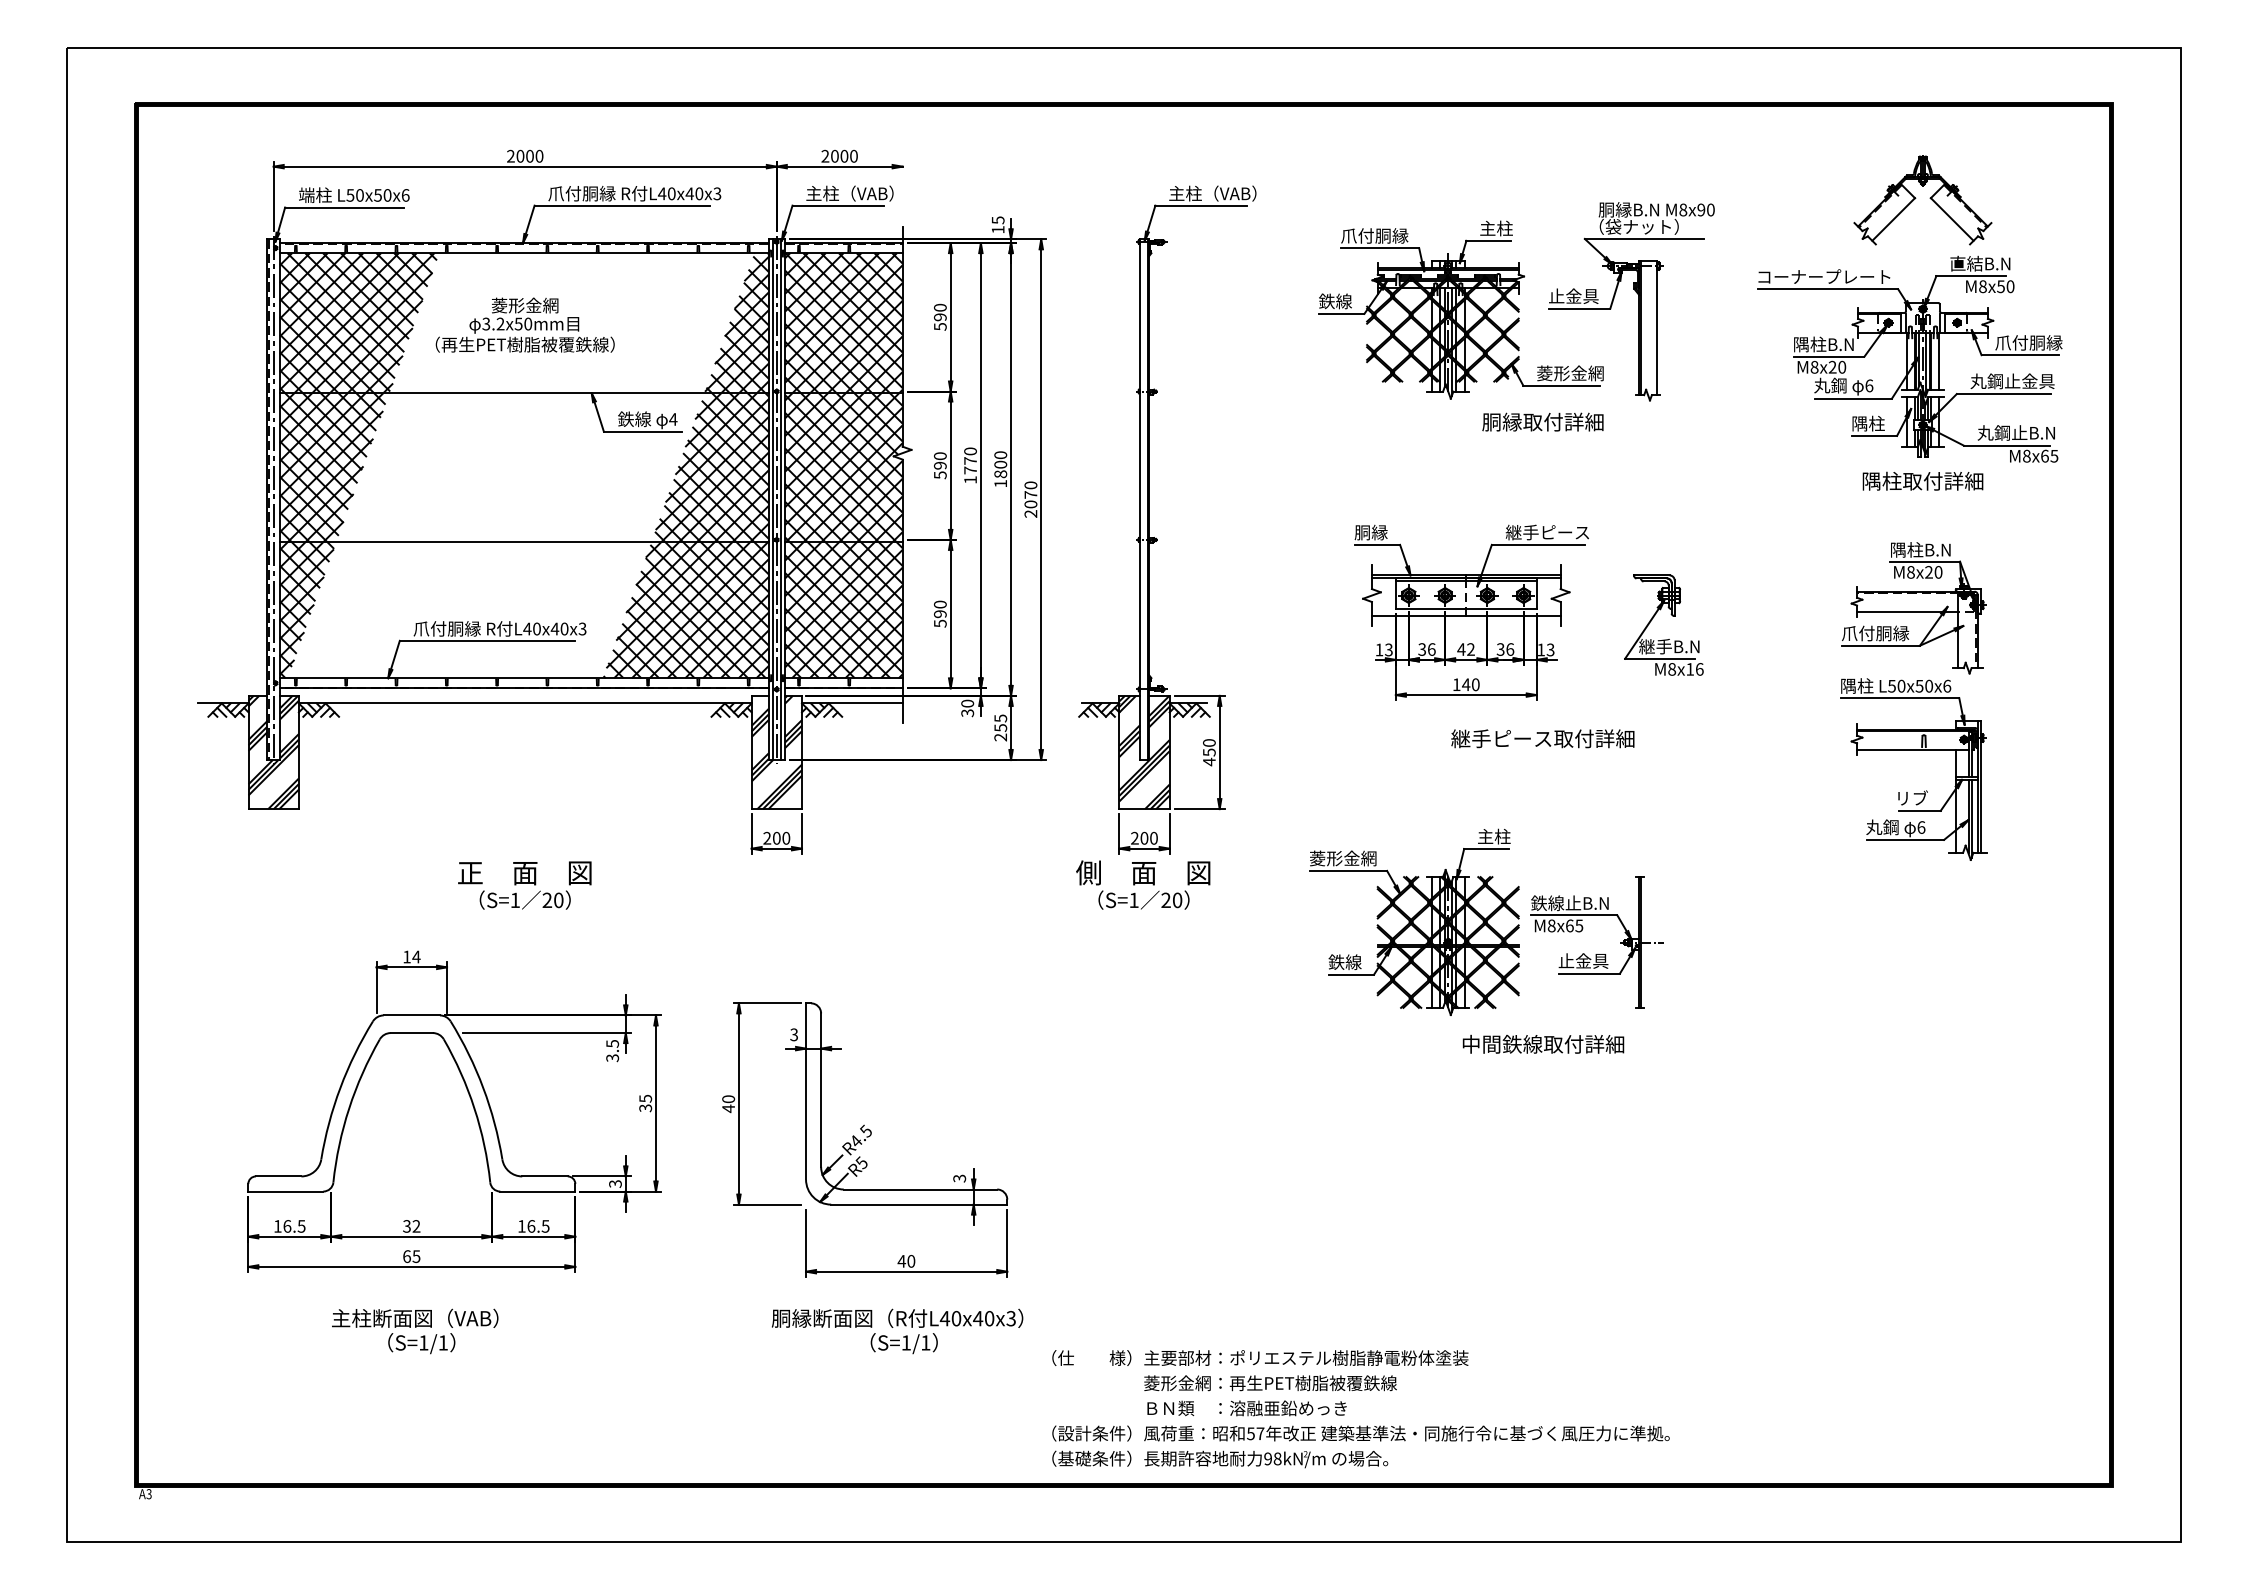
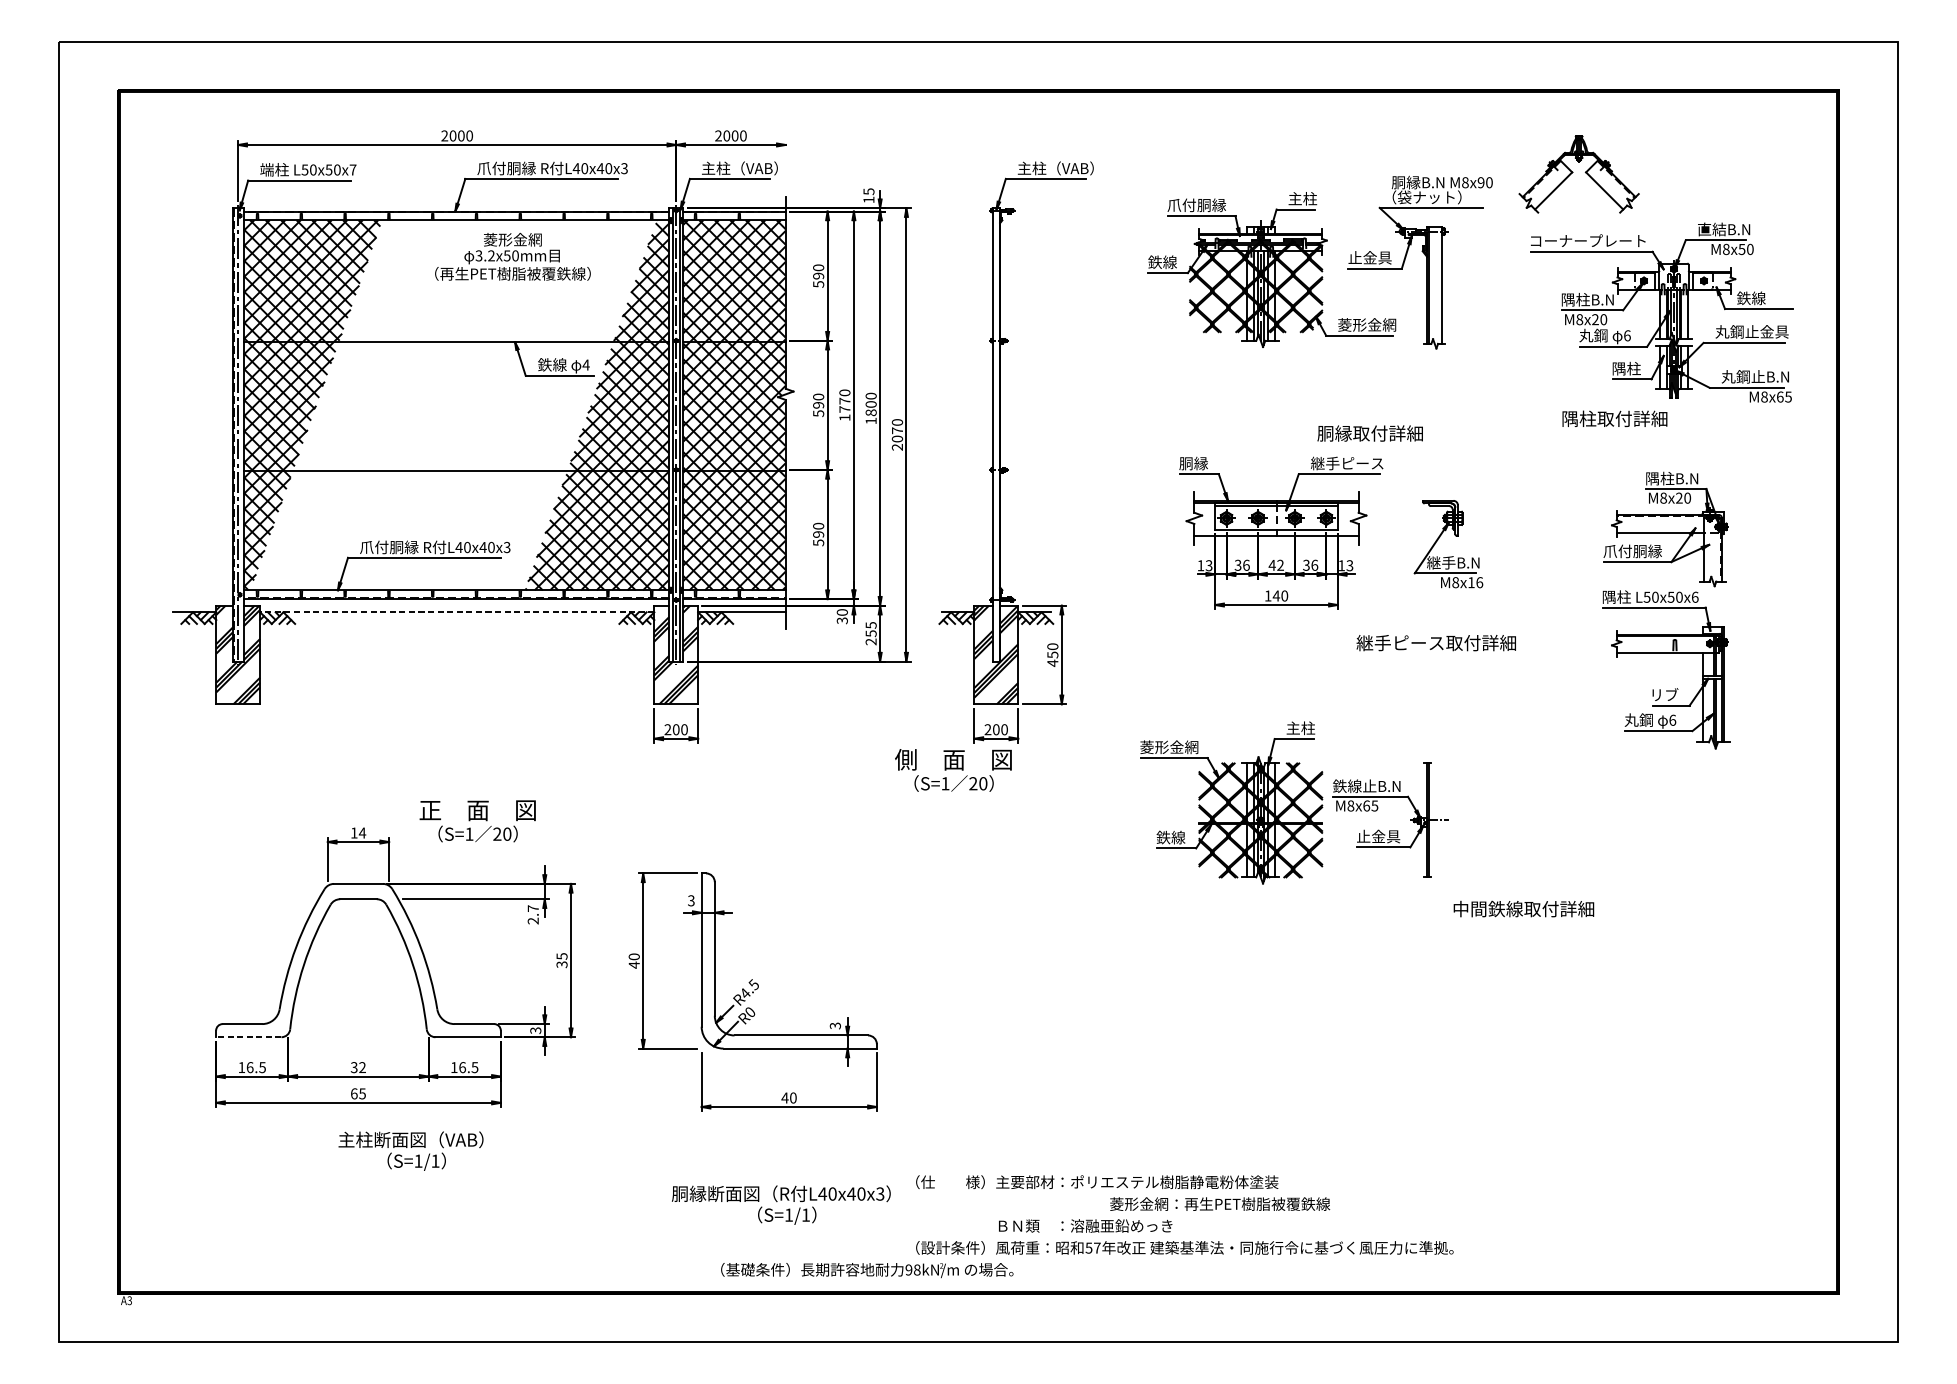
text: (405, 195) -> (352, 170), L50x50x6 -> L50x50x7
part: (1916, 198) -> (1573, 172), moved
text: (524, 324) -> (512, 256), moved
text: (2028, 342) -> (1765, 298), 爪付胴縁 -> 鉄線
text: (1542, 421) -> (1369, 432), moved
text: (1922, 480) -> (1614, 418), moved
line: (524, 703) -> (456, 612), solid -> dashed
text: (1542, 738) -> (1436, 642), moved
text: (1143, 884) -> (953, 769), moved
text: (524, 885) -> (477, 821), moved
text: (1543, 1043) -> (1523, 908), moved
text: (612, 1051) -> (533, 915), 3.5 -> 2.7
text: (861, 1162) -> (749, 1011), R5 -> R0
line: (285, 1191) -> (248, 1037), solid -> dashed
text: (415, 1331) -> (411, 1151), moved
text: (897, 1331) -> (781, 1205), moved
text: (1270, 1383) -> (1220, 1204), moved
text: (1220, 1459) -> (867, 1270), moved

